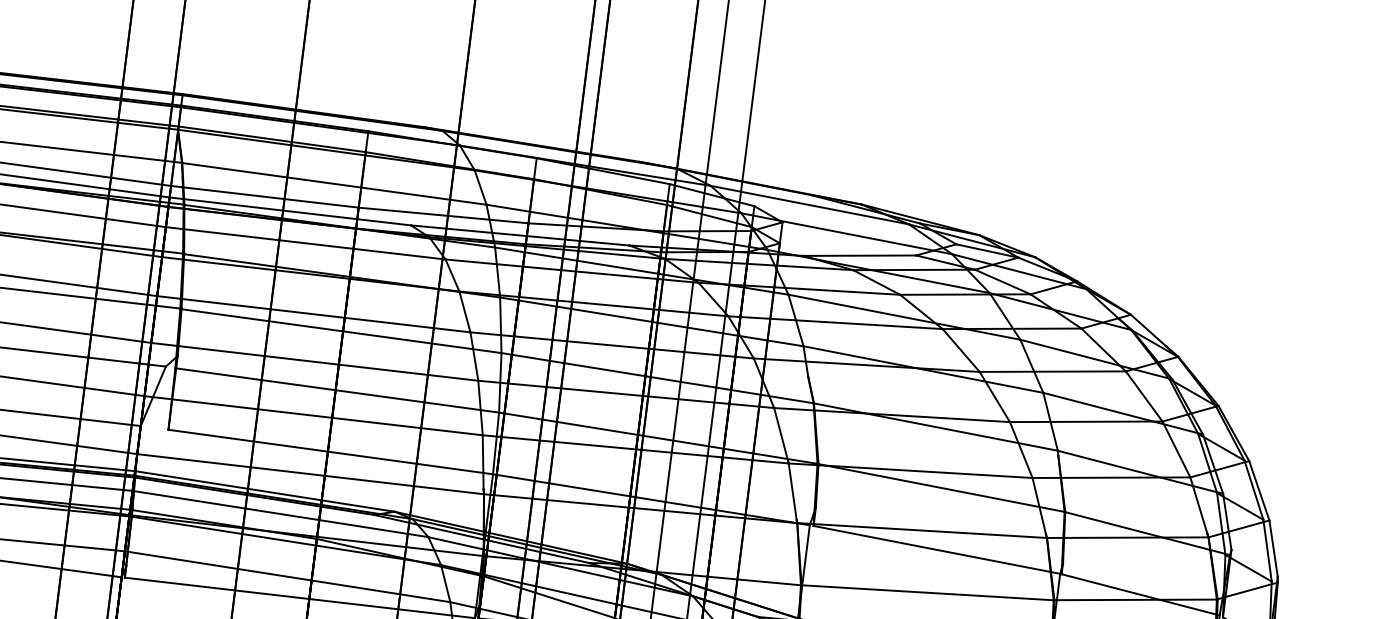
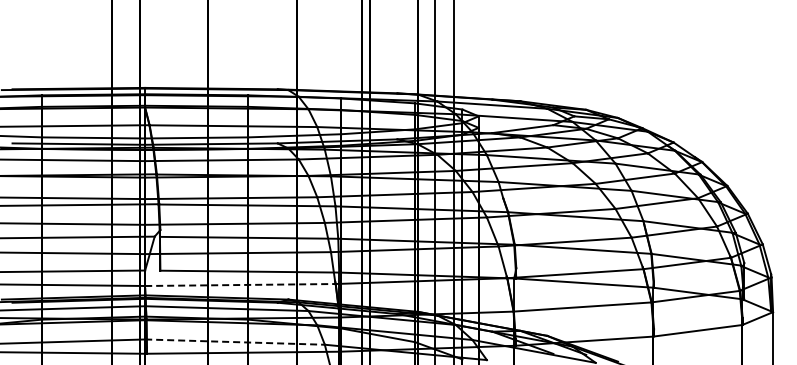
line: (310, 475) -> (240, 285), solid -> dashed
line: (288, 577) -> (235, 342), solid -> dashed

